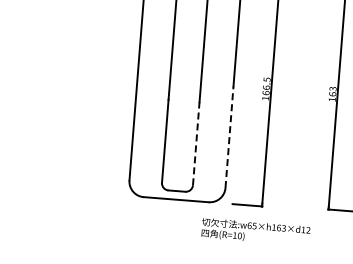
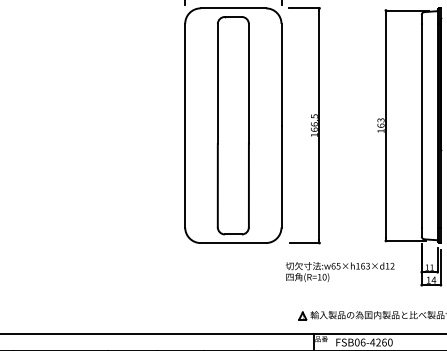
line: (229, 137) -> (281, 176), dashed -> solid
line: (195, 143) -> (248, 185), dashed -> solid
text: (256, 231) -> (340, 271), moved

